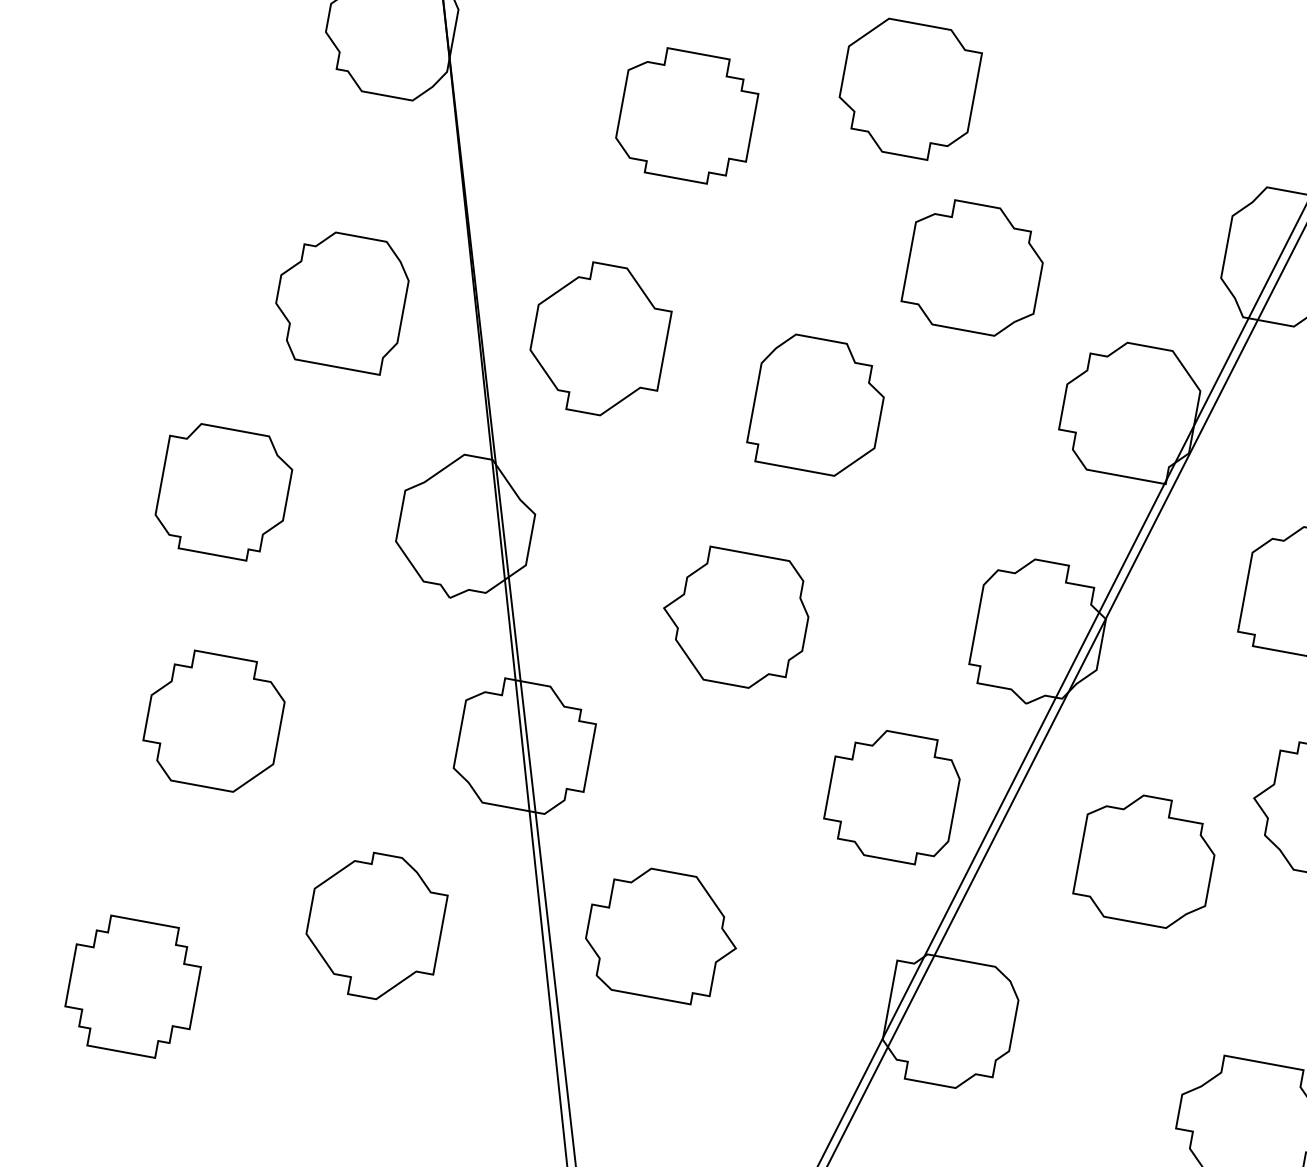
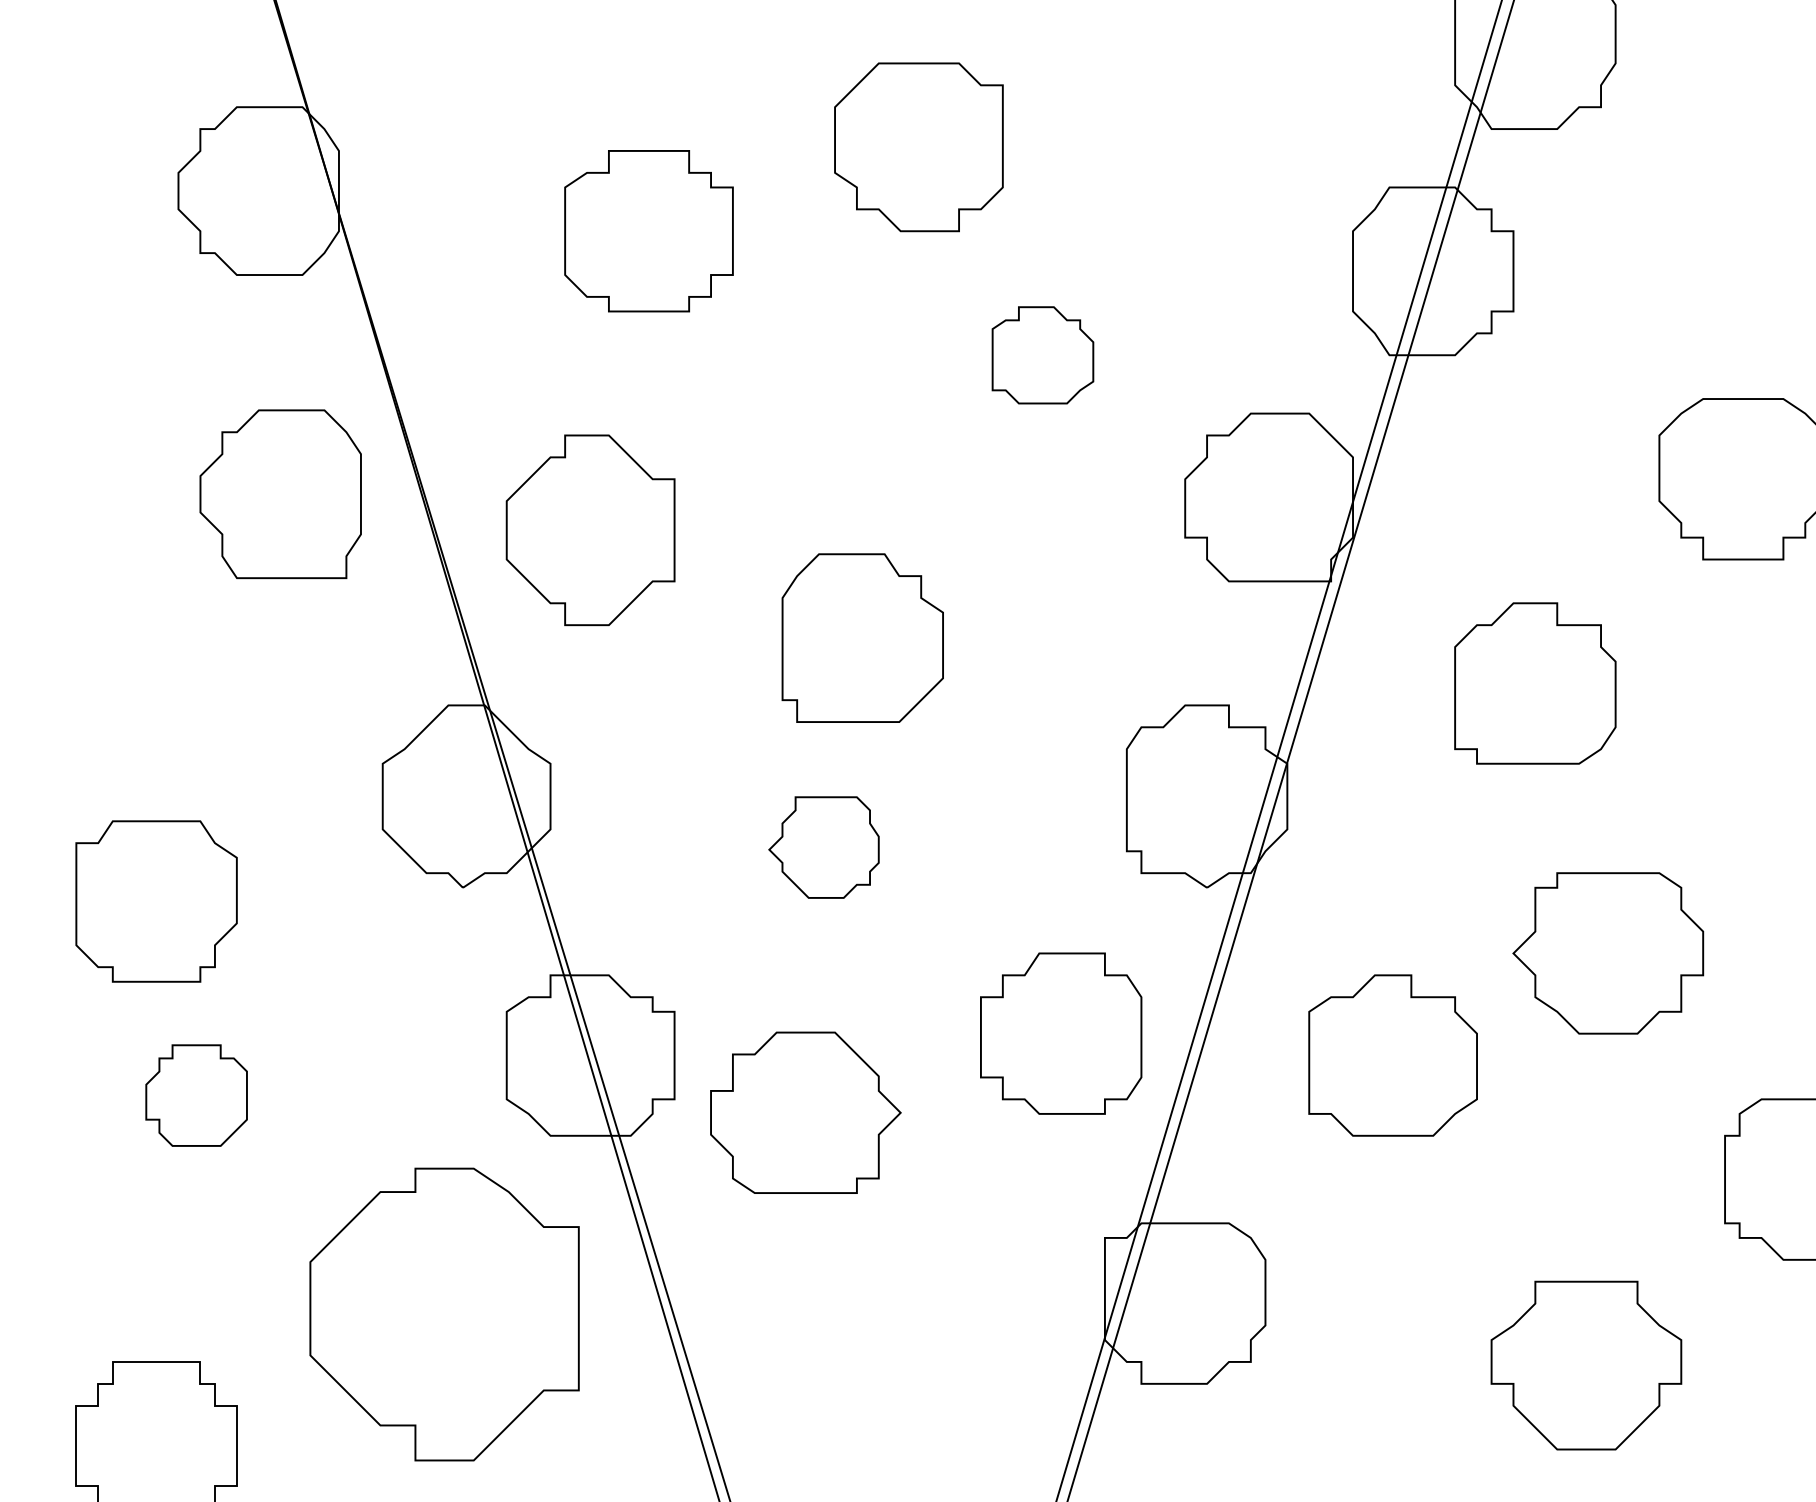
part: (974, 268) -> (1042, 355), size x0.6
part: (340, 300) -> (280, 494), moved
part: (817, 405) -> (862, 637), moved
part: (223, 492) -> (156, 901), moved
part: (734, 618) -> (823, 847), size x0.6
part: (213, 721) -> (196, 1095), size x0.6
part: (374, 925) -> (444, 1314), size x1.6
part: (662, 934) -> (805, 1112), moved

